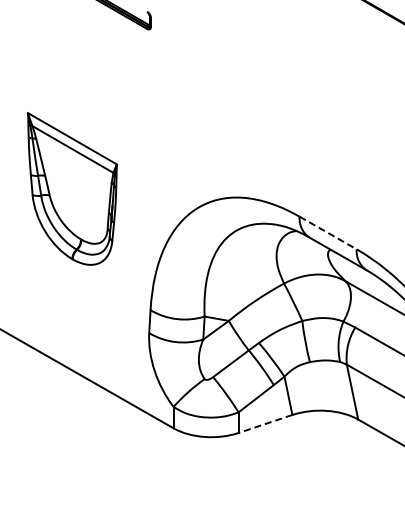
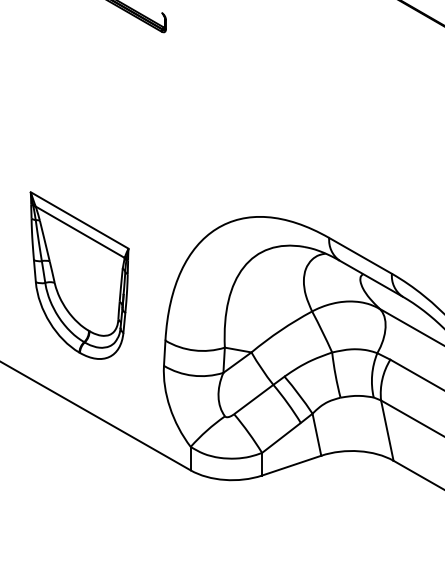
part: (71, 188) -> (78, 275), moved
line: (328, 233) -> (360, 256), dashed -> solid
line: (265, 424) -> (291, 466), dashed -> solid

